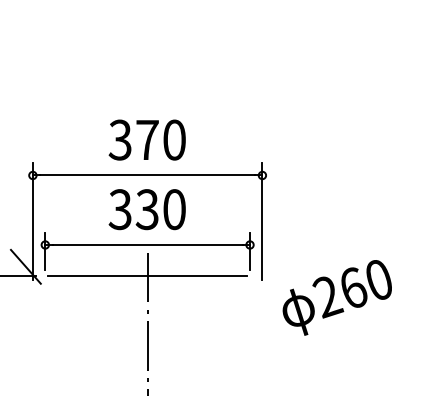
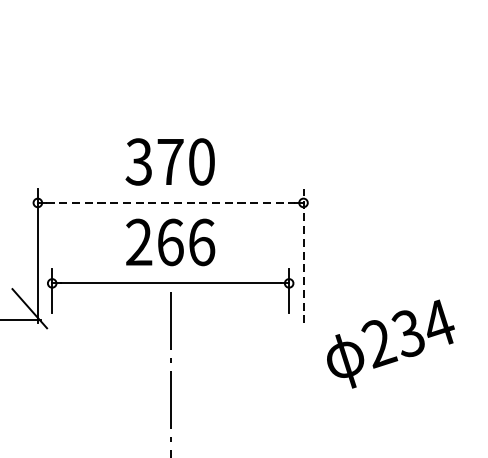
line: (148, 175) -> (171, 202), solid -> dashed
text: (147, 209) -> (170, 242), 330 -> 266
line: (262, 220) -> (303, 255), solid -> dashed
line: (147, 276) -> (170, 319), removed
text: (365, 283) -> (422, 327), 260 -> 234

